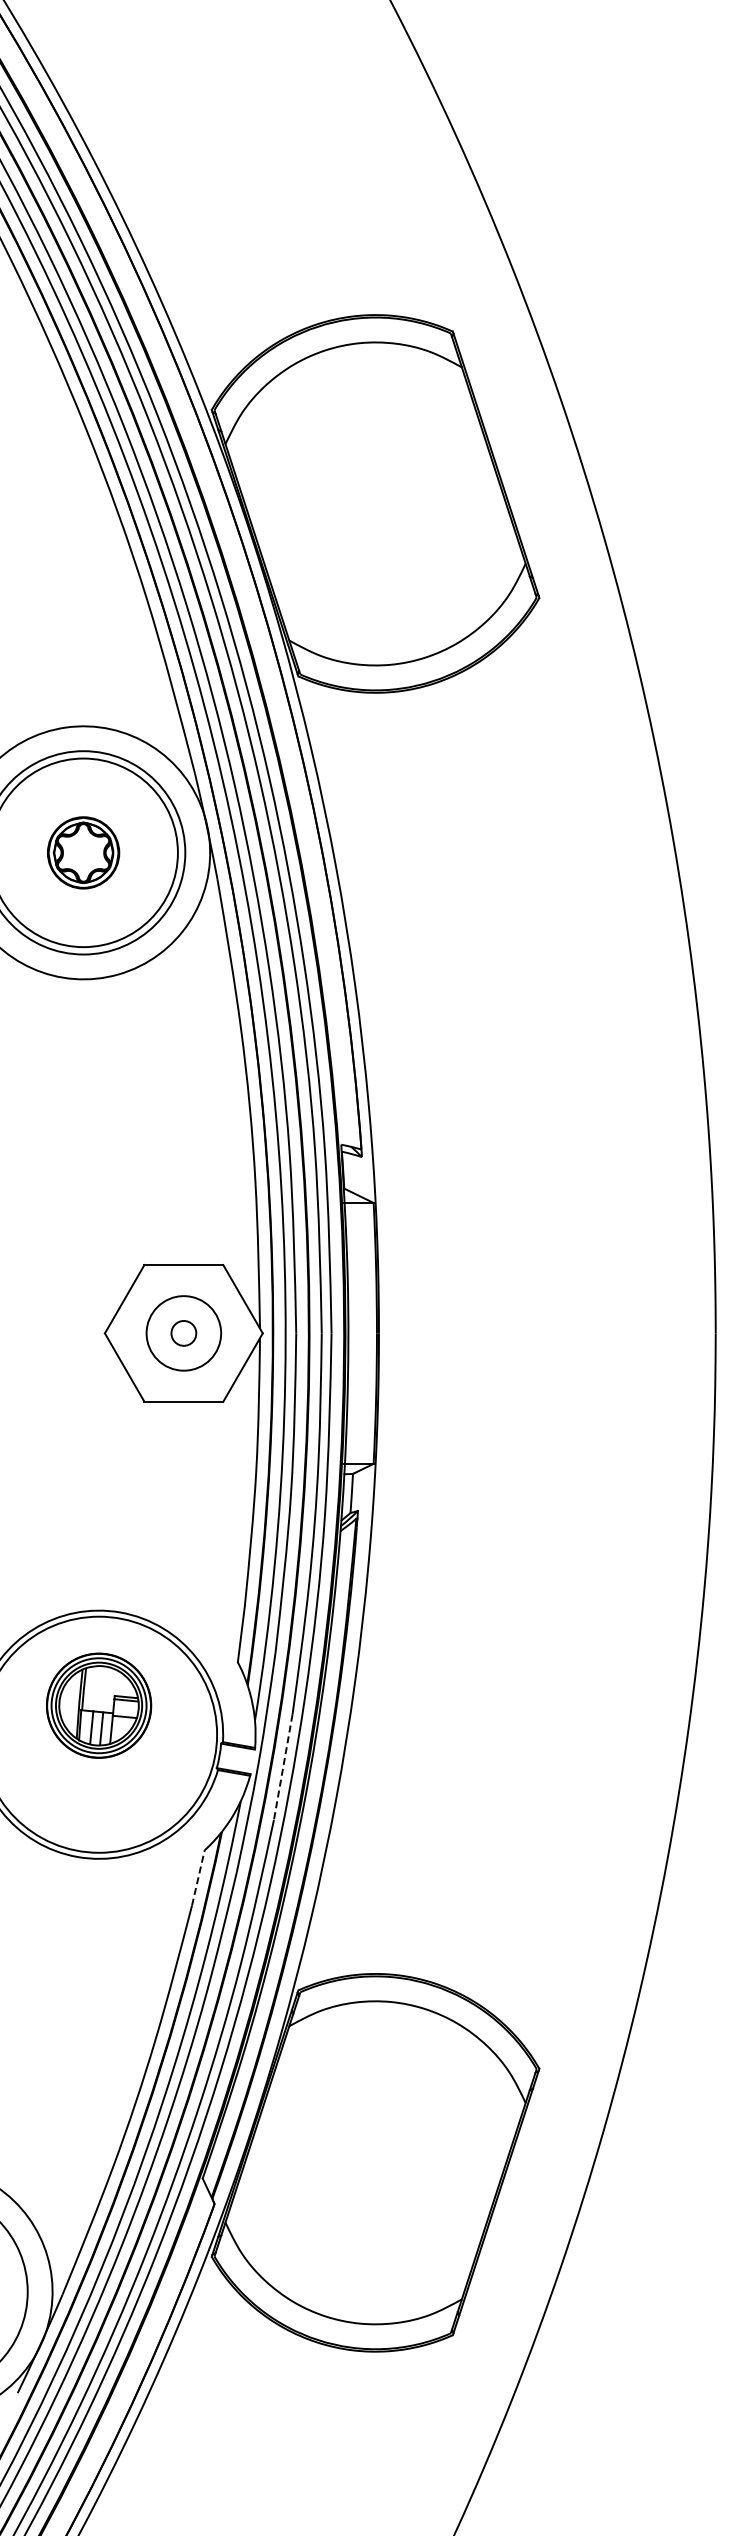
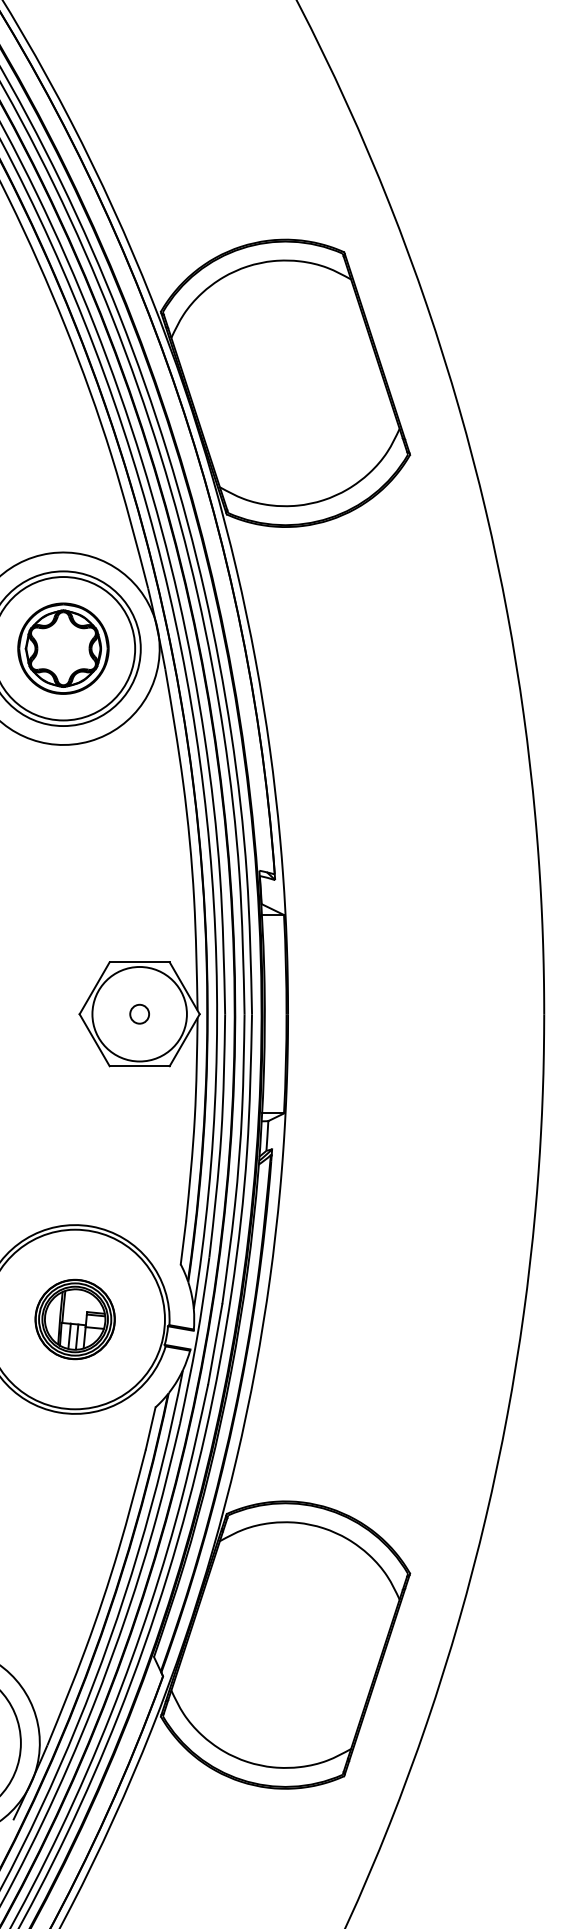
part: (83, 852) -> (63, 648), size x1.67
circle: (183, 1333) -> (139, 1014), size x1.67
part: (99, 1705) -> (75, 1319), moved
line: (283, 1767) -> (215, 1344), dashed -> solid
line: (198, 1877) -> (150, 1428), dashed -> solid

